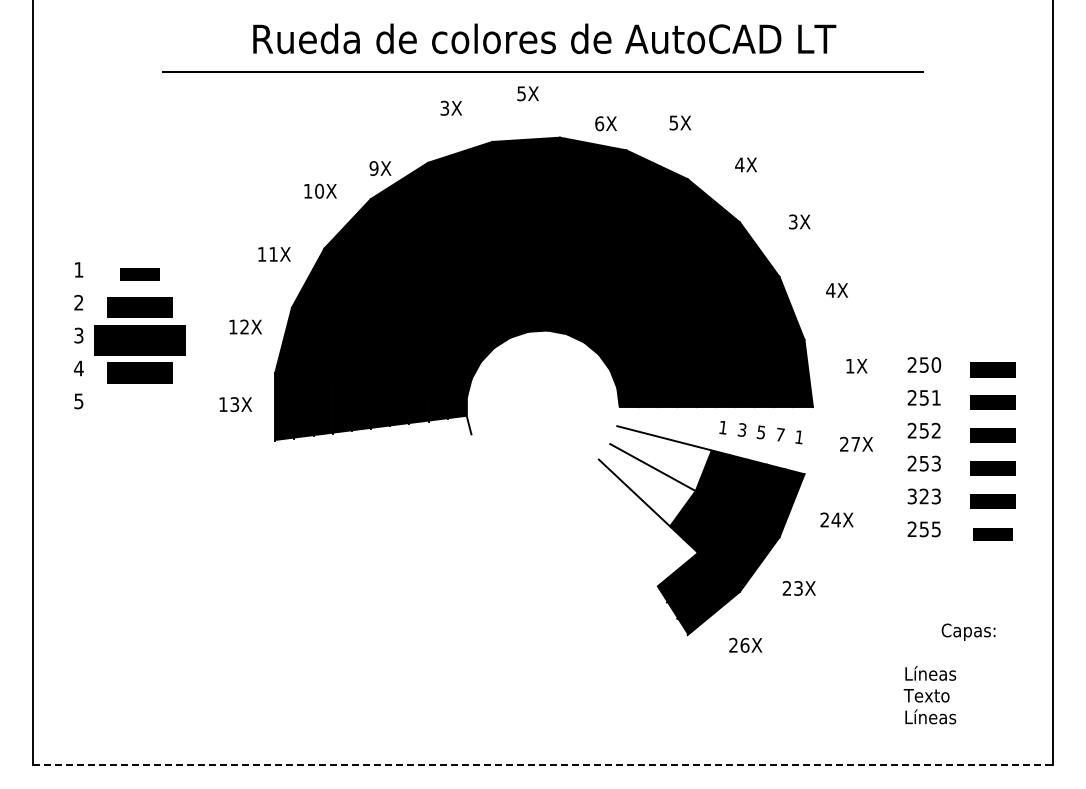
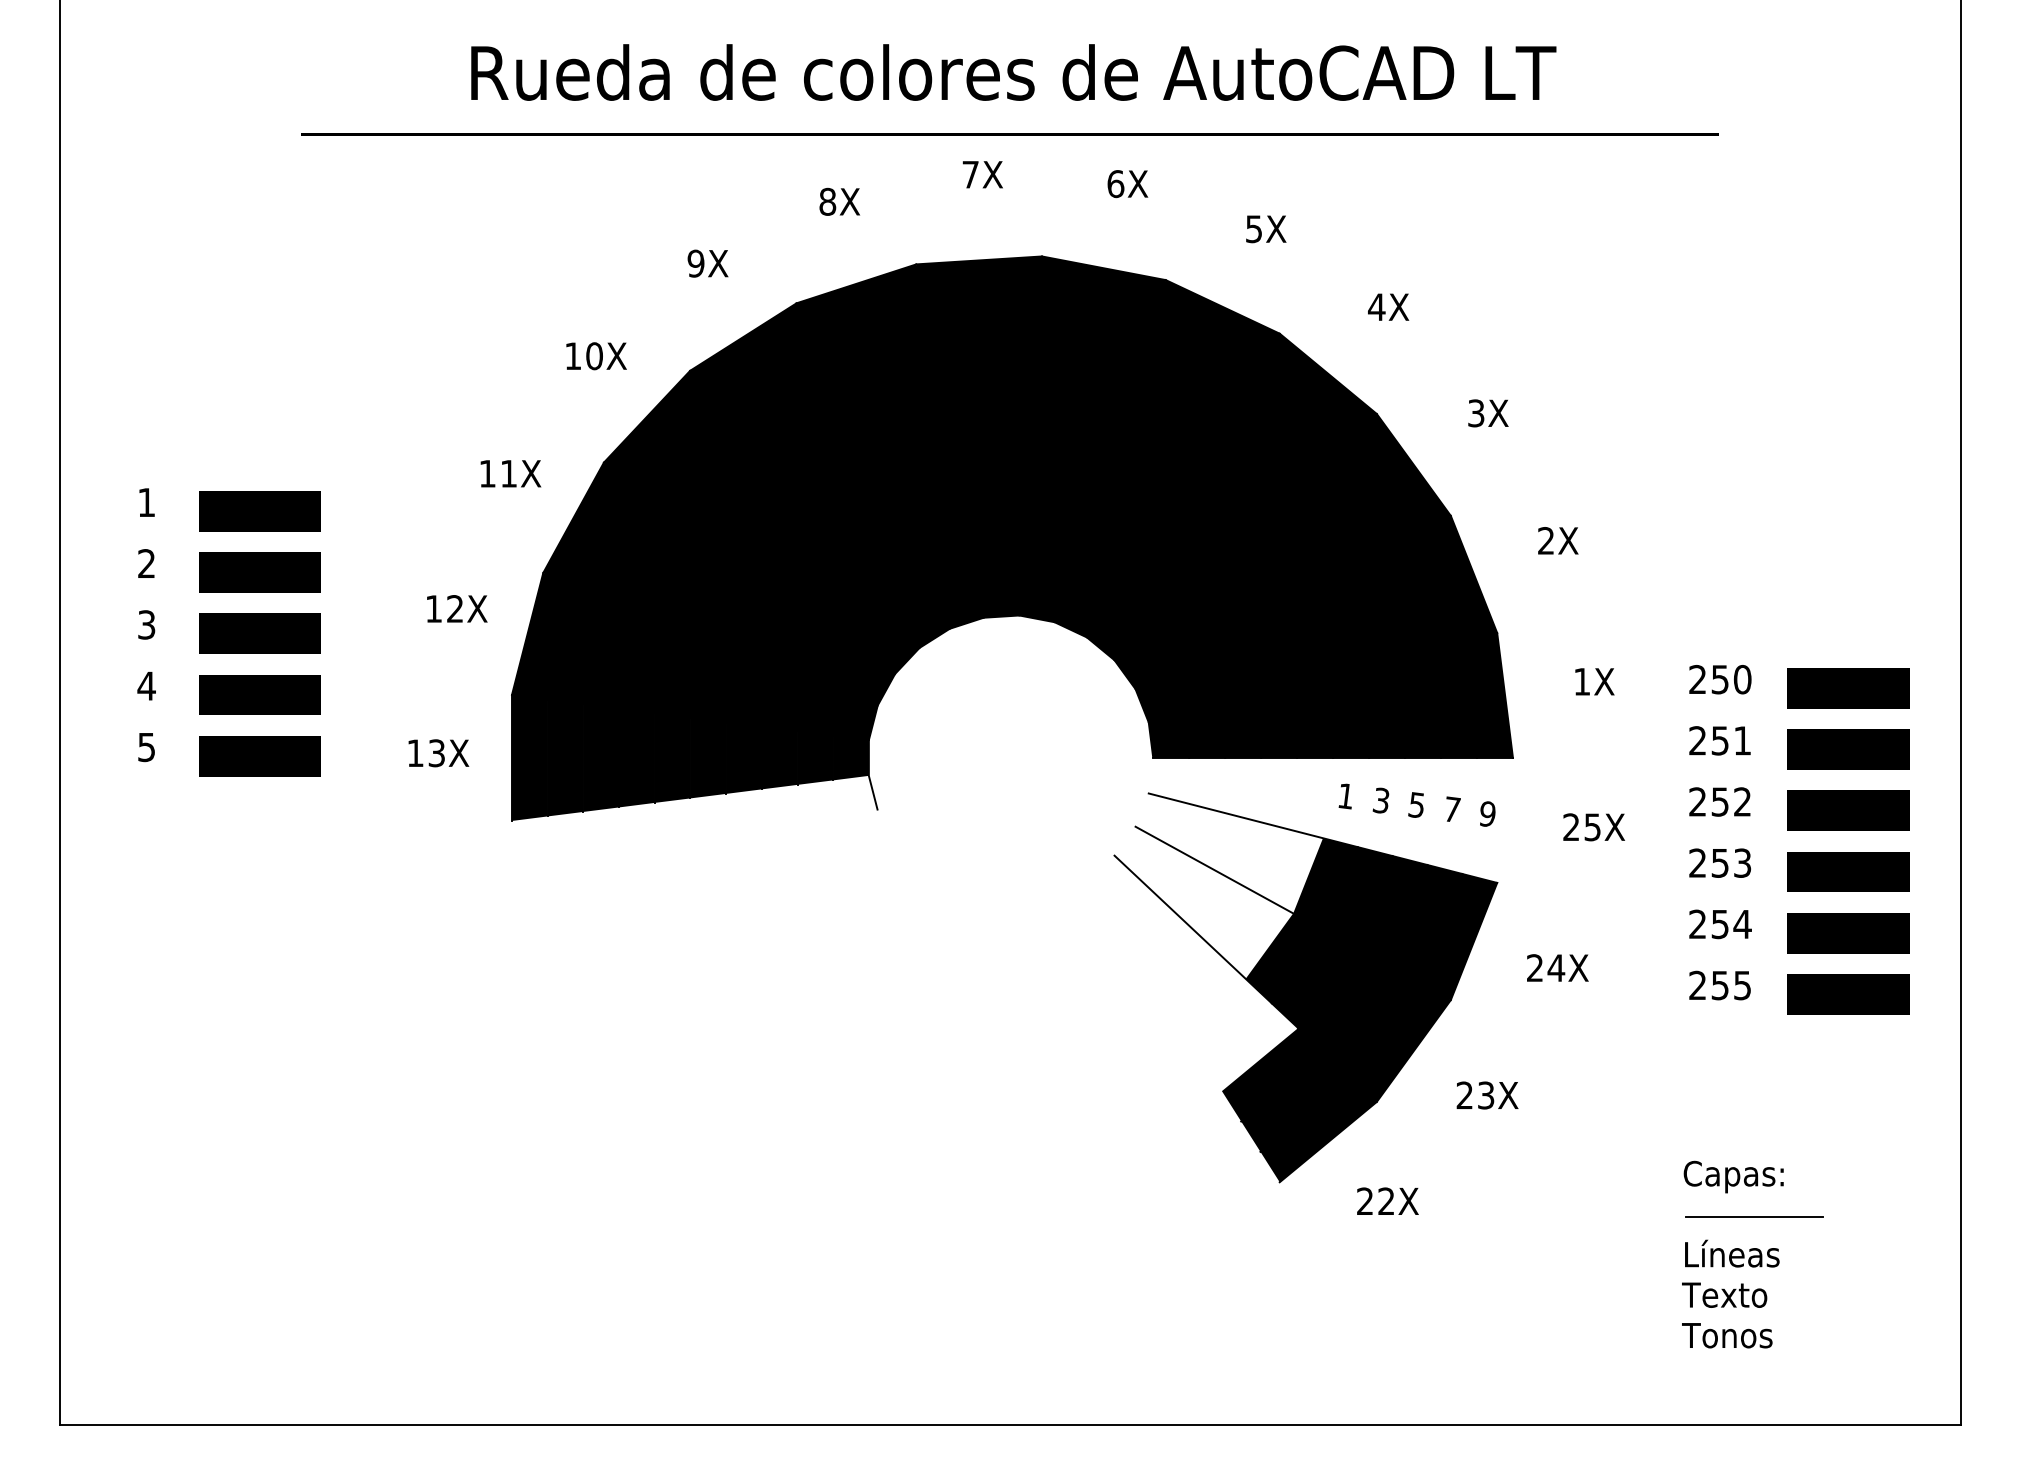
text: (521, 93) -> (970, 174), 5X -> 7X
text: (444, 107) -> (827, 200), 3X -> 8X
text: (605, 123) -> (1126, 183), moved
text: (380, 168) -> (708, 263), moved
part: (139, 274) -> (259, 511), size x1.67
text: (830, 290) -> (1545, 540), 4X -> 2X
part: (139, 339) -> (259, 632), size x0.71
part: (992, 369) -> (1847, 687), size x1.43
part: (992, 402) -> (1847, 749), size x1.43
part: (139, 405) -> (259, 754), added
part: (992, 435) -> (1847, 810), size x1.43
text: (799, 437) -> (1487, 814), 1 -> 9
text: (855, 444) -> (1592, 827), 27X -> 25X
part: (992, 467) -> (1847, 870), size x1.43
text: (924, 496) -> (1720, 924), 323 -> 254
part: (992, 500) -> (1847, 931), size x1.43
part: (992, 533) -> (1847, 993), size x1.67
text: (968, 631) -> (1733, 1175), moved
text: (744, 644) -> (1385, 1199), 26X -> 22X
line: (942, 653) -> (1754, 1216), added
text: (929, 716) -> (1729, 1333), Líneas -> Tonos
line: (543, 765) -> (1011, 1425), dashed -> solid

